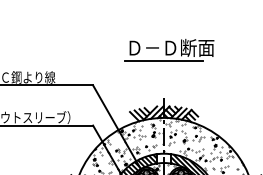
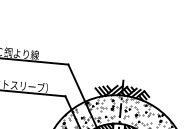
part: (169, 50) -> (131, 42), removed

